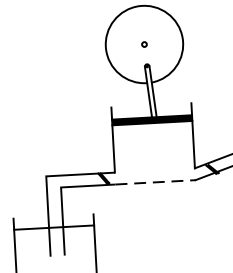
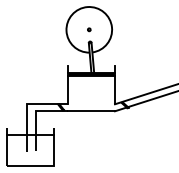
line: (155, 182) -> (91, 111), dashed -> solid

